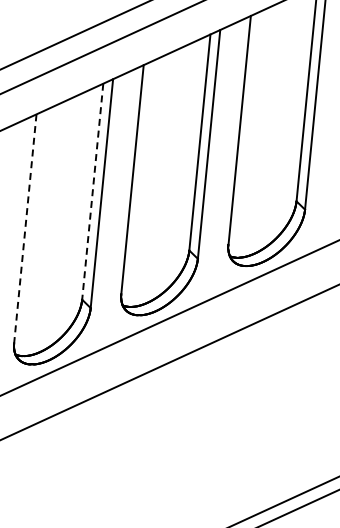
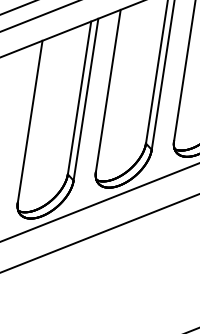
line: (92, 191) -> (79, 97), dashed -> solid
line: (25, 228) -> (30, 121), dashed -> solid

